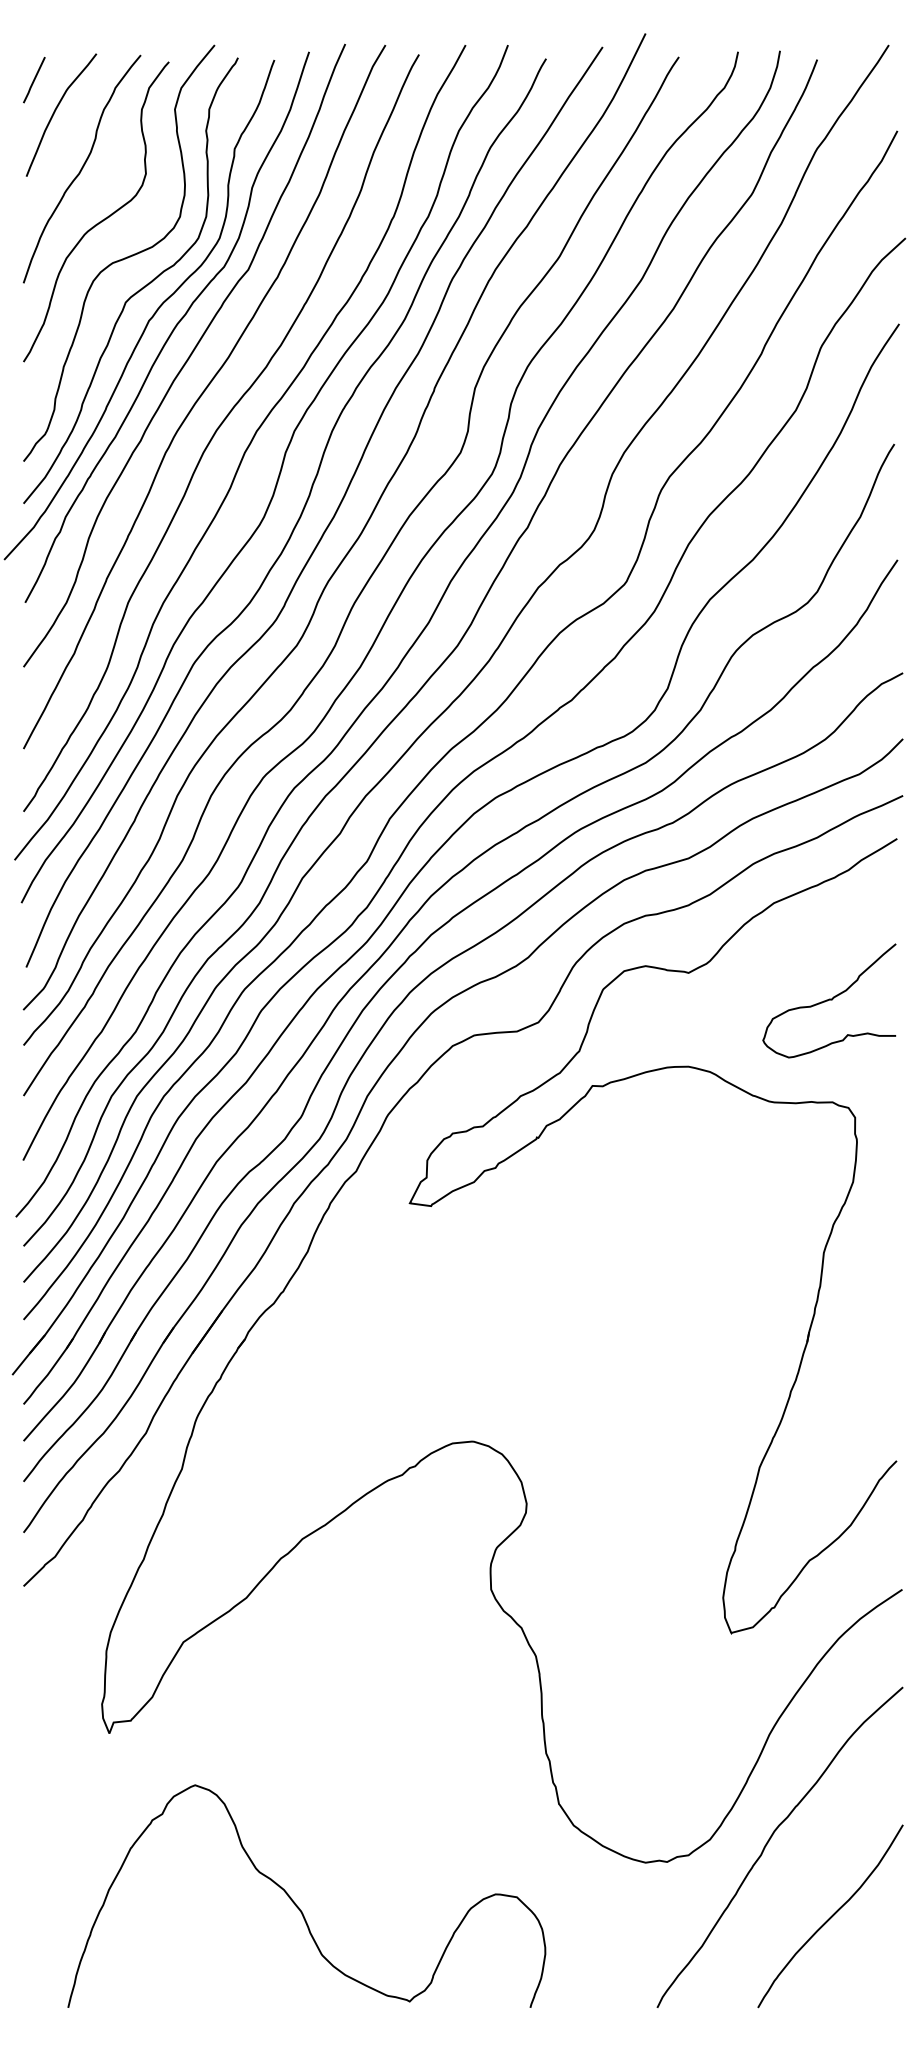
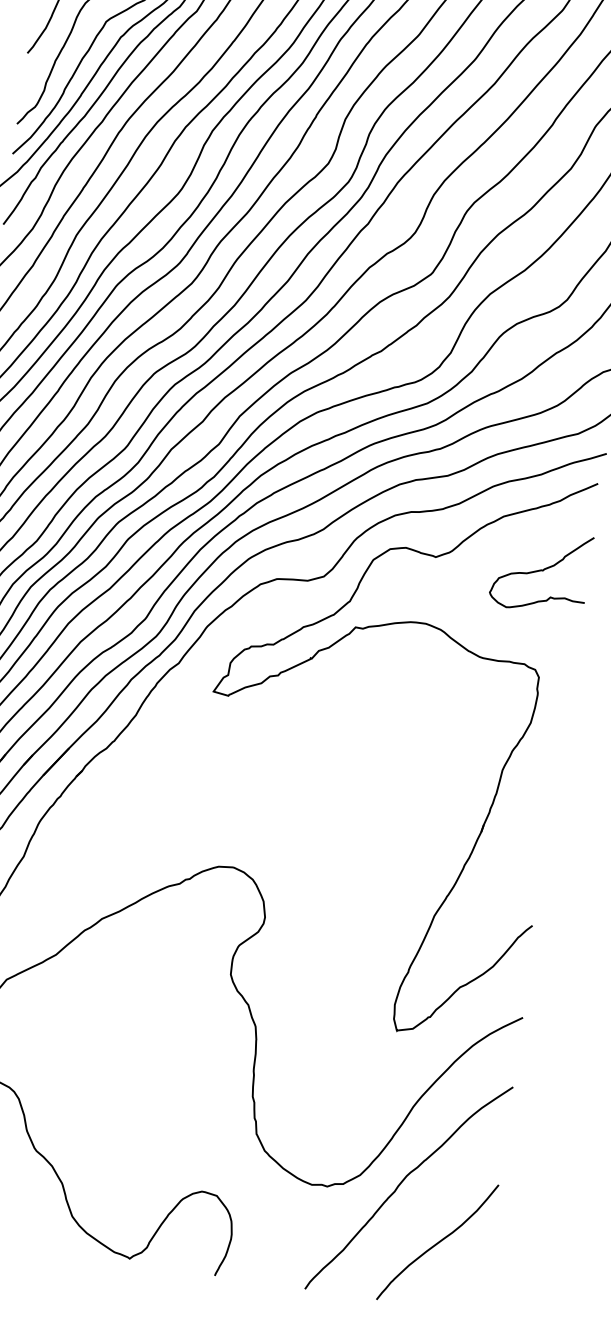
curve: (829, 1000) -> (541, 570), moved

